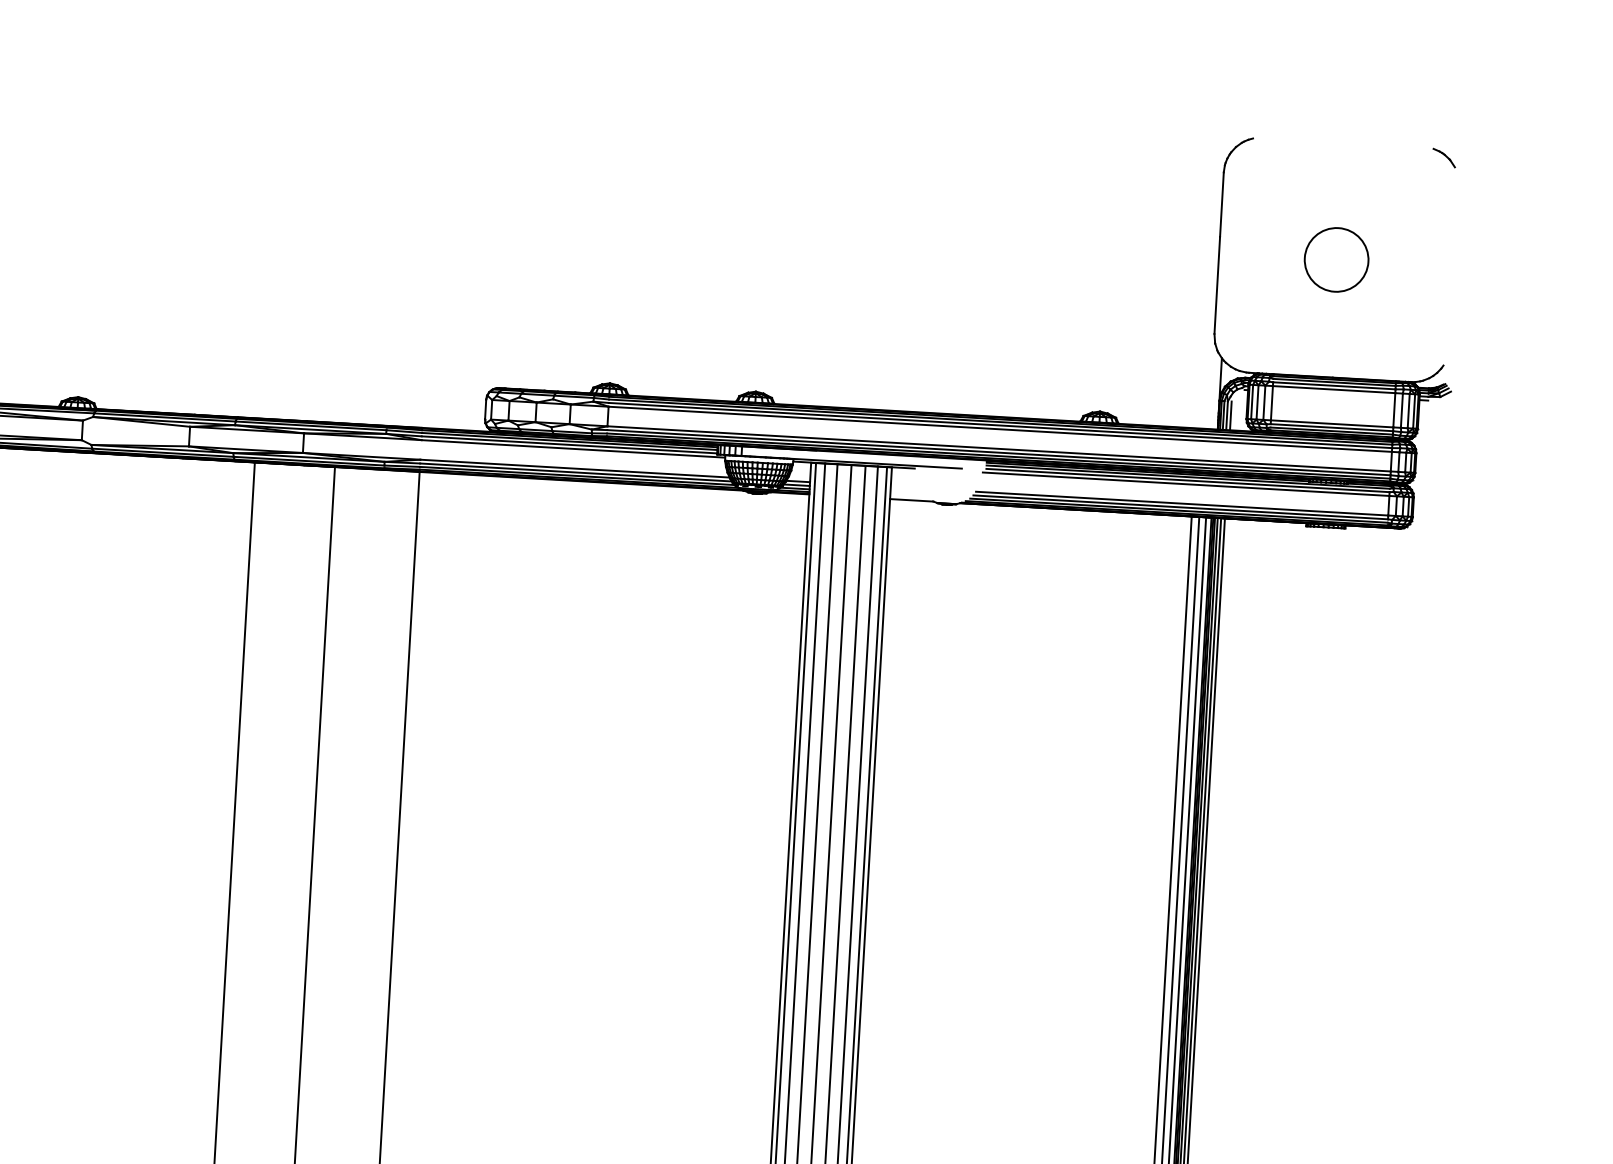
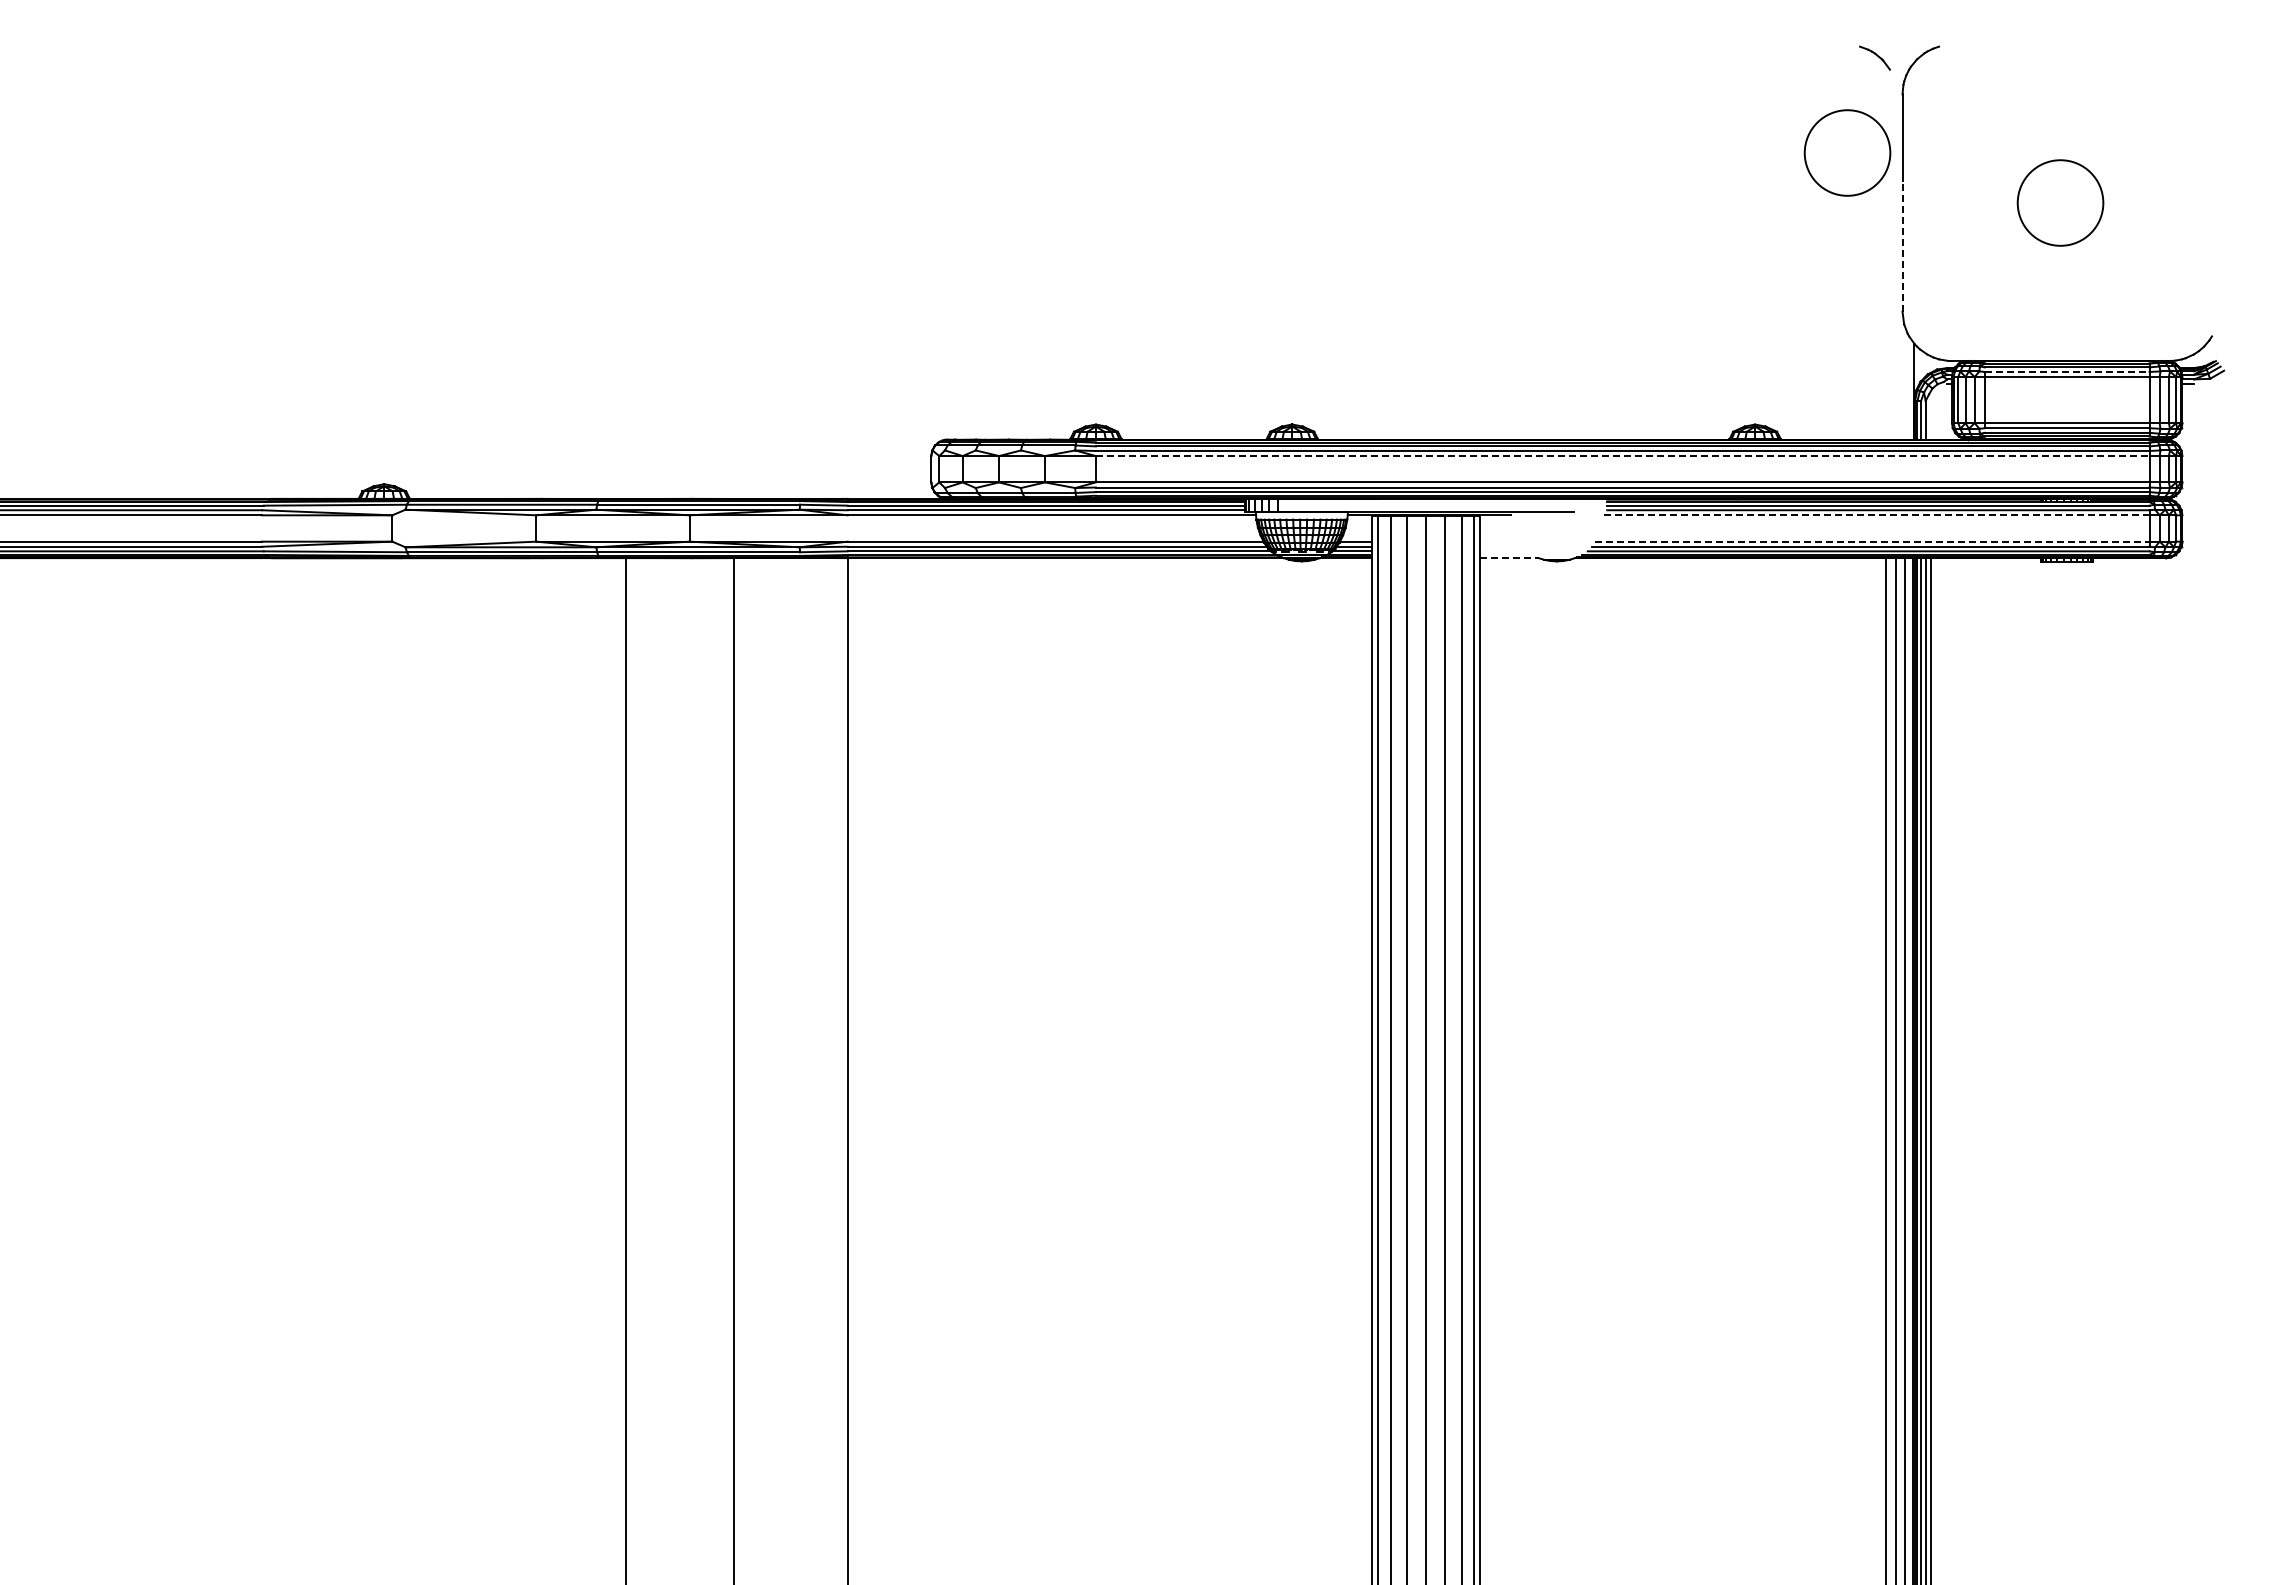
part: (1443, 157) -> (1874, 57), moved
circle: (1180, 213) -> (1847, 152), added
line: (1217, 284) -> (1902, 245), solid -> dashed
line: (1334, 385) -> (2067, 371), solid -> dashed
line: (1230, 415) -> (1930, 419), removed
line: (1000, 429) -> (1622, 456), solid -> dashed
line: (1185, 484) -> (1875, 515), solid -> dashed
line: (912, 500) -> (1510, 558), solid -> dashed
line: (1182, 503) -> (1872, 541), solid -> dashed

